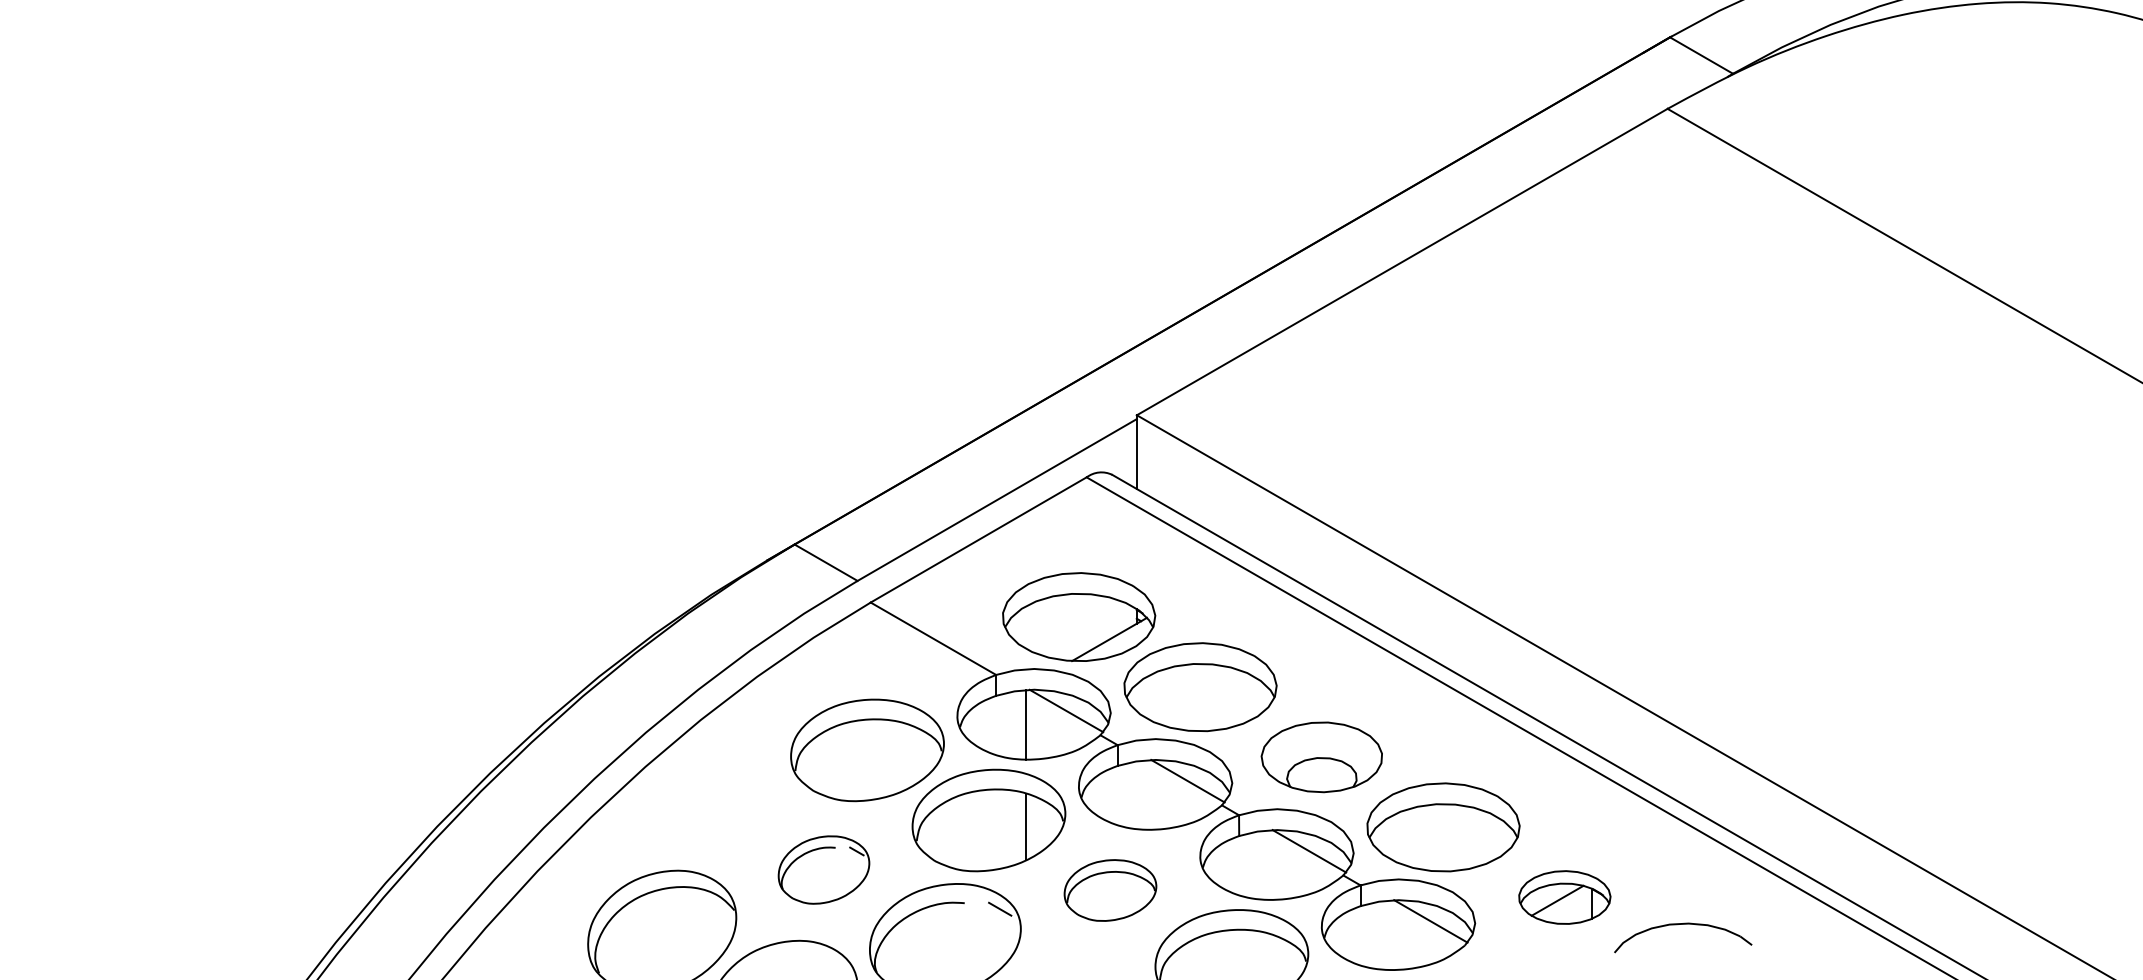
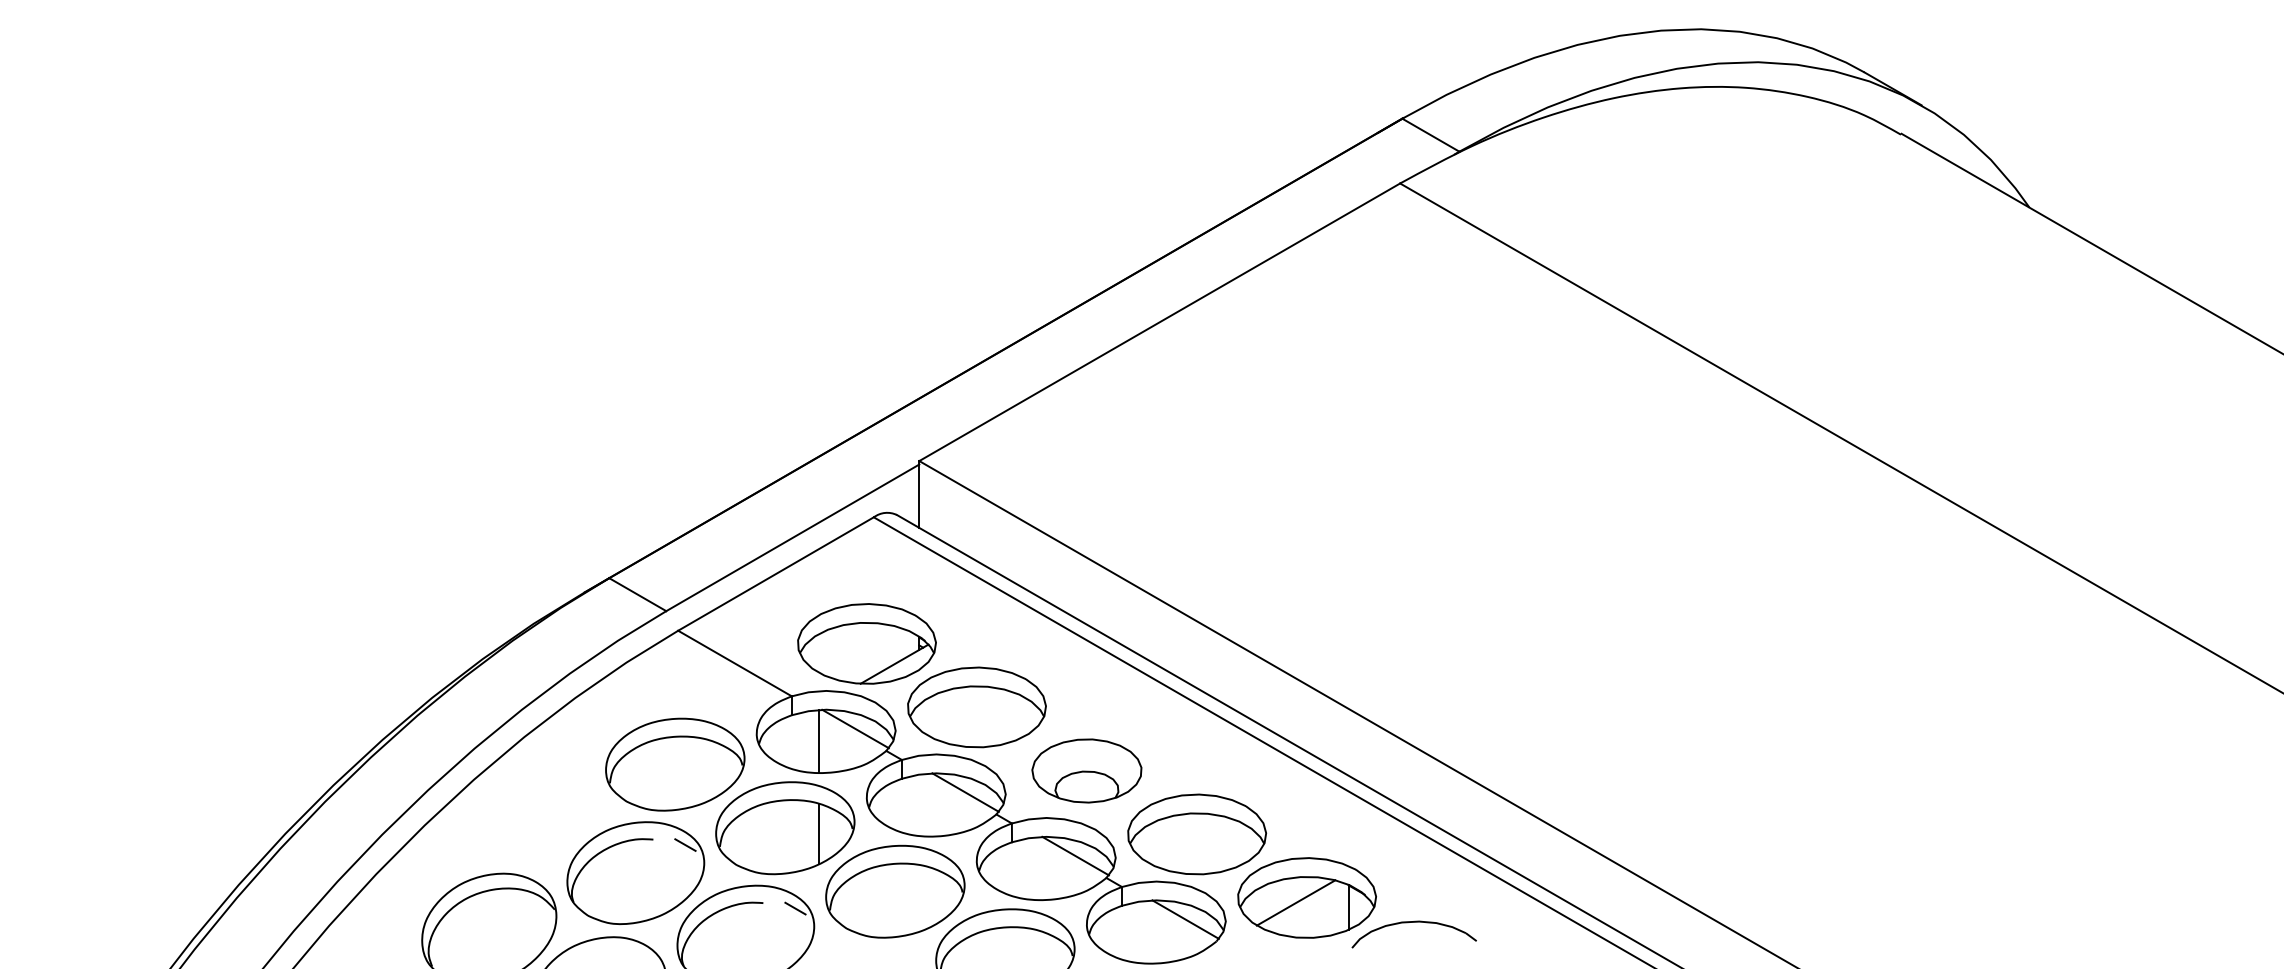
part: (823, 869) -> (635, 872), size x1.67
part: (1110, 890) -> (895, 891), size x1.67
part: (1564, 896) -> (1306, 897), size x1.67

